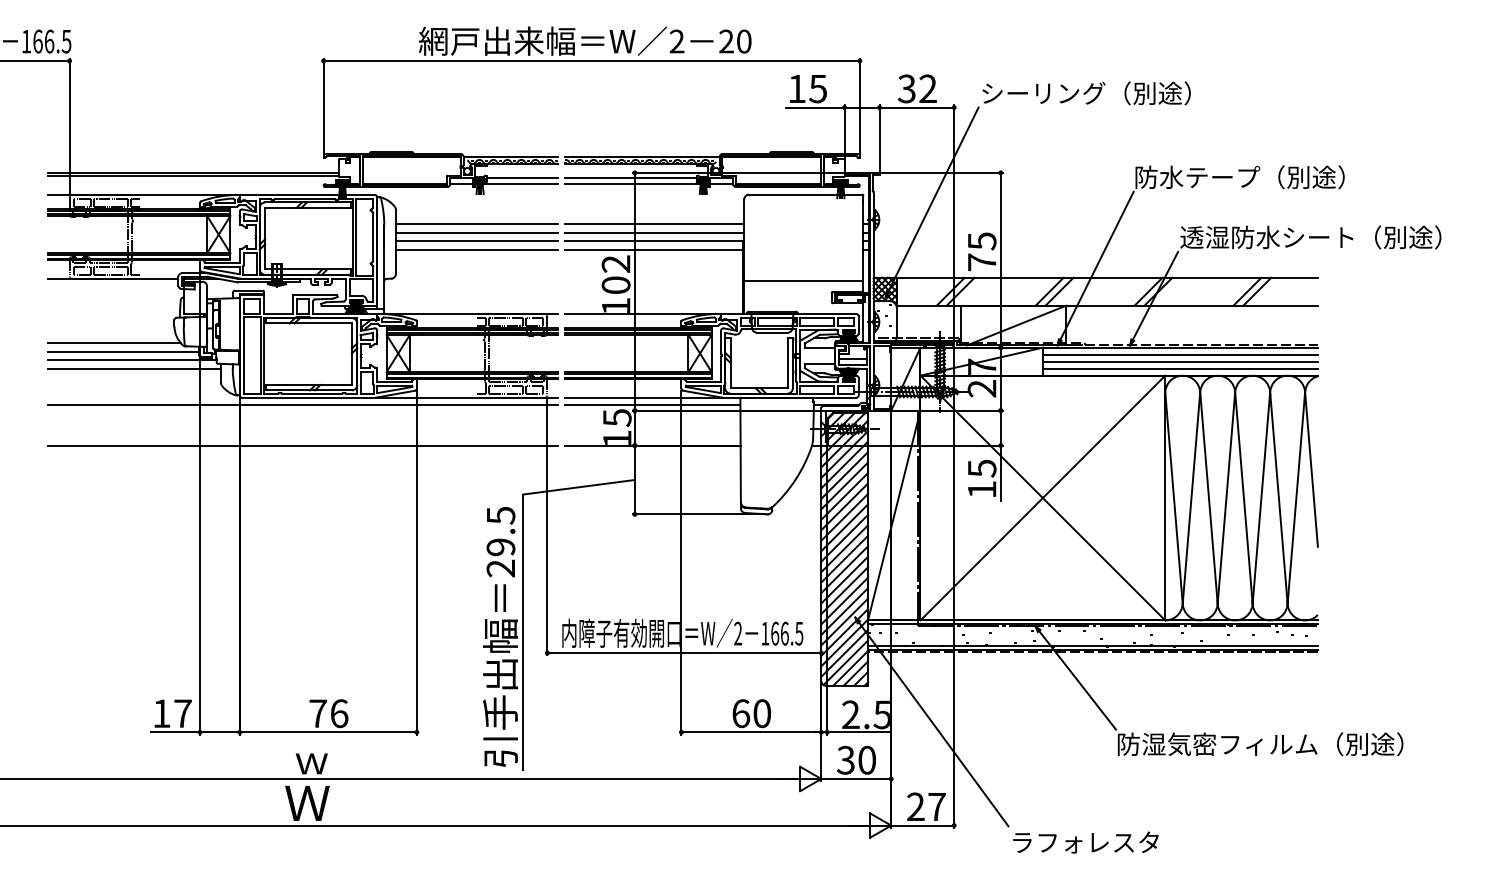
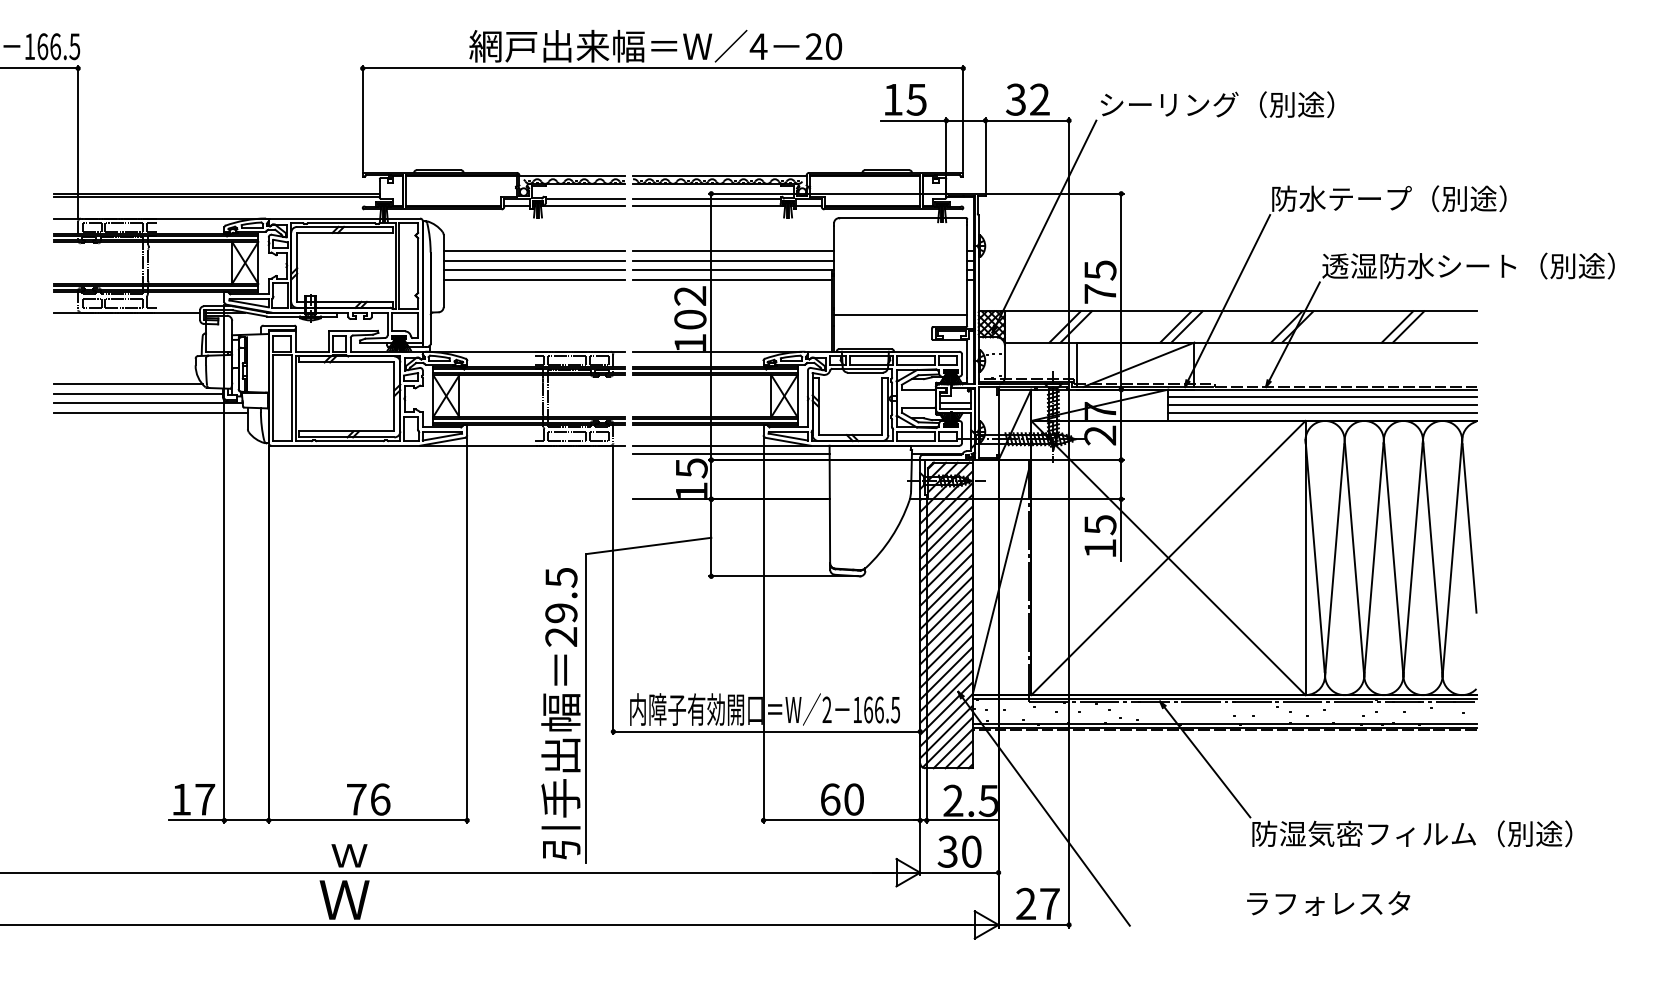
text: (676, 41) -> (758, 46), 2 -> 4
line: (302, 404) -> (339, 453), removed
line: (302, 445) -> (339, 499), removed
text: (1085, 842) -> (1328, 903), moved

